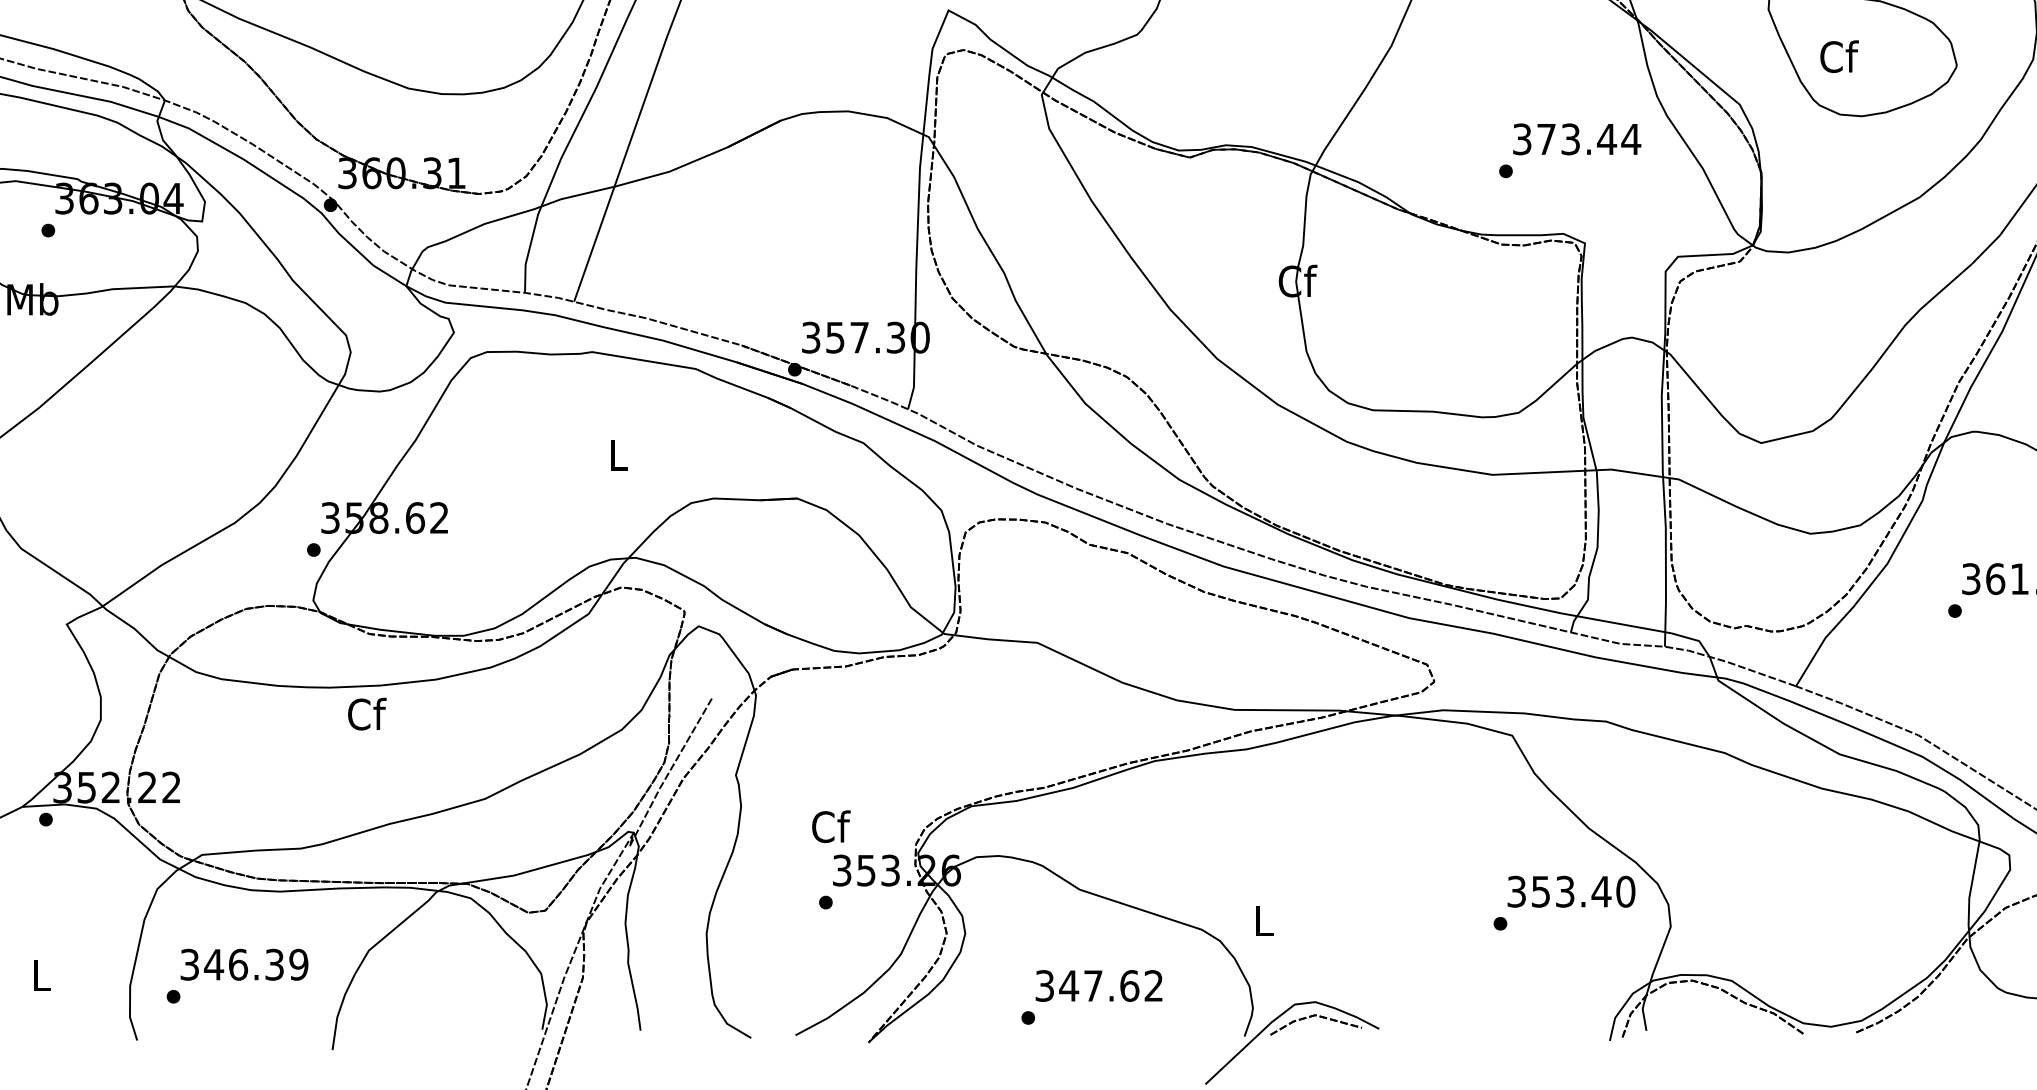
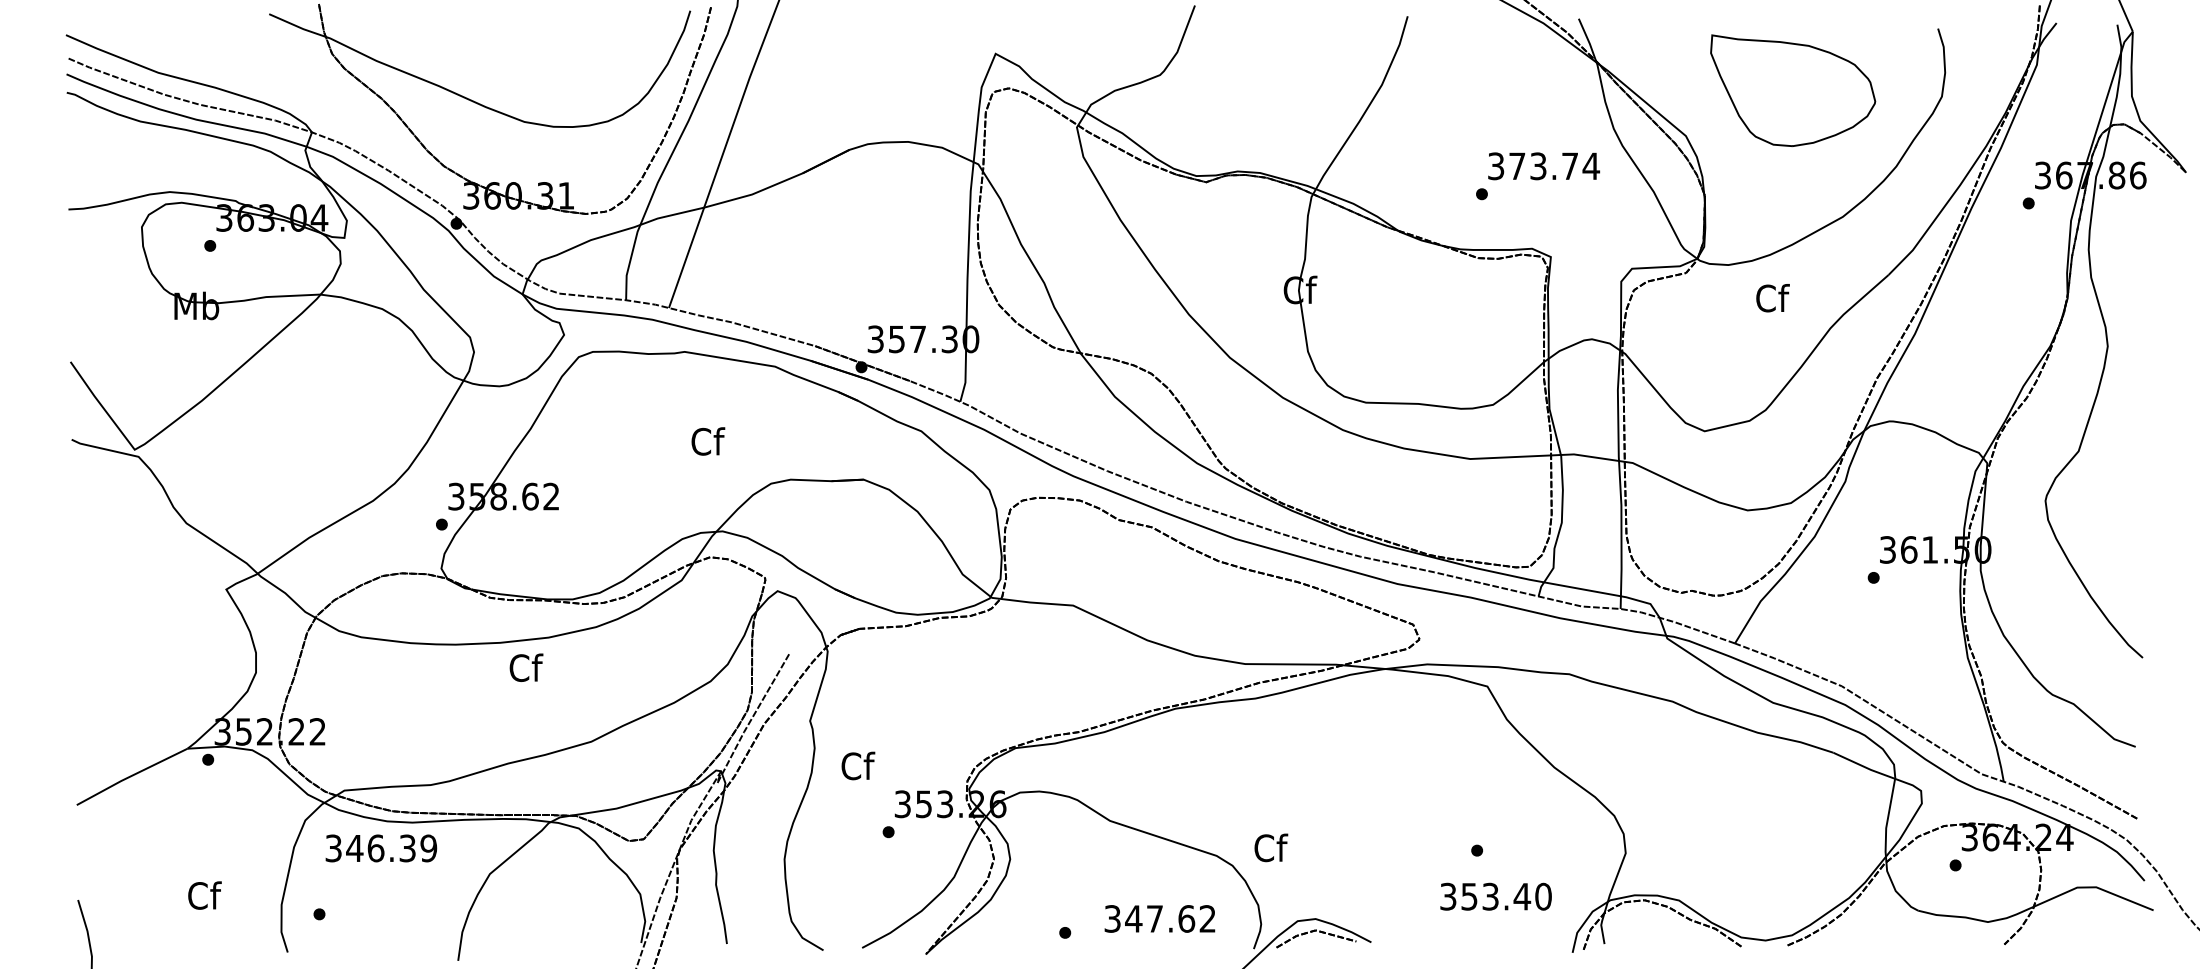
text: (1838, 57) -> (1772, 298), moved
text: (1606, 138) -> (1569, 165), 373.44 -> 373.74
text: (619, 454) -> (708, 441), L -> Cf
text: (367, 713) -> (526, 667), moved
text: (831, 826) -> (858, 765), moved
text: (1570, 891) -> (1495, 896), moved
text: (1264, 920) -> (1271, 847), L -> Cf
text: (244, 964) -> (381, 848), moved
text: (41, 975) -> (204, 895), L -> Cf
text: (1098, 985) -> (1159, 918), moved

